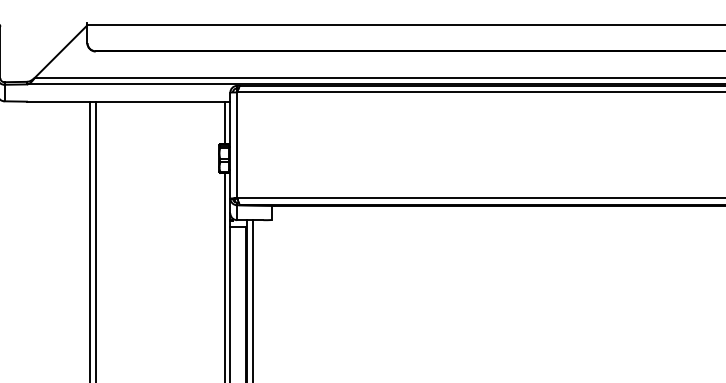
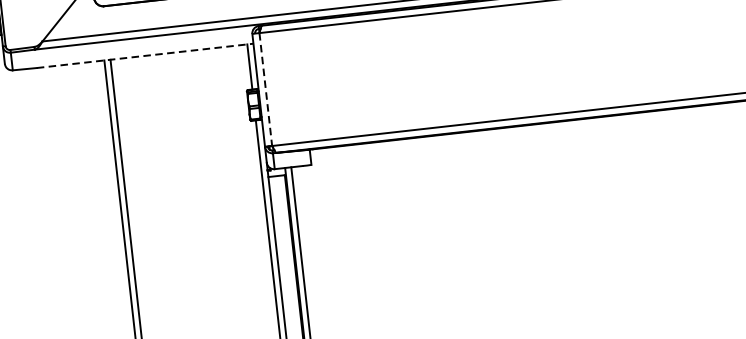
line: (128, 101) -> (144, 55), solid -> dashed
line: (237, 145) -> (266, 89), solid -> dashed

